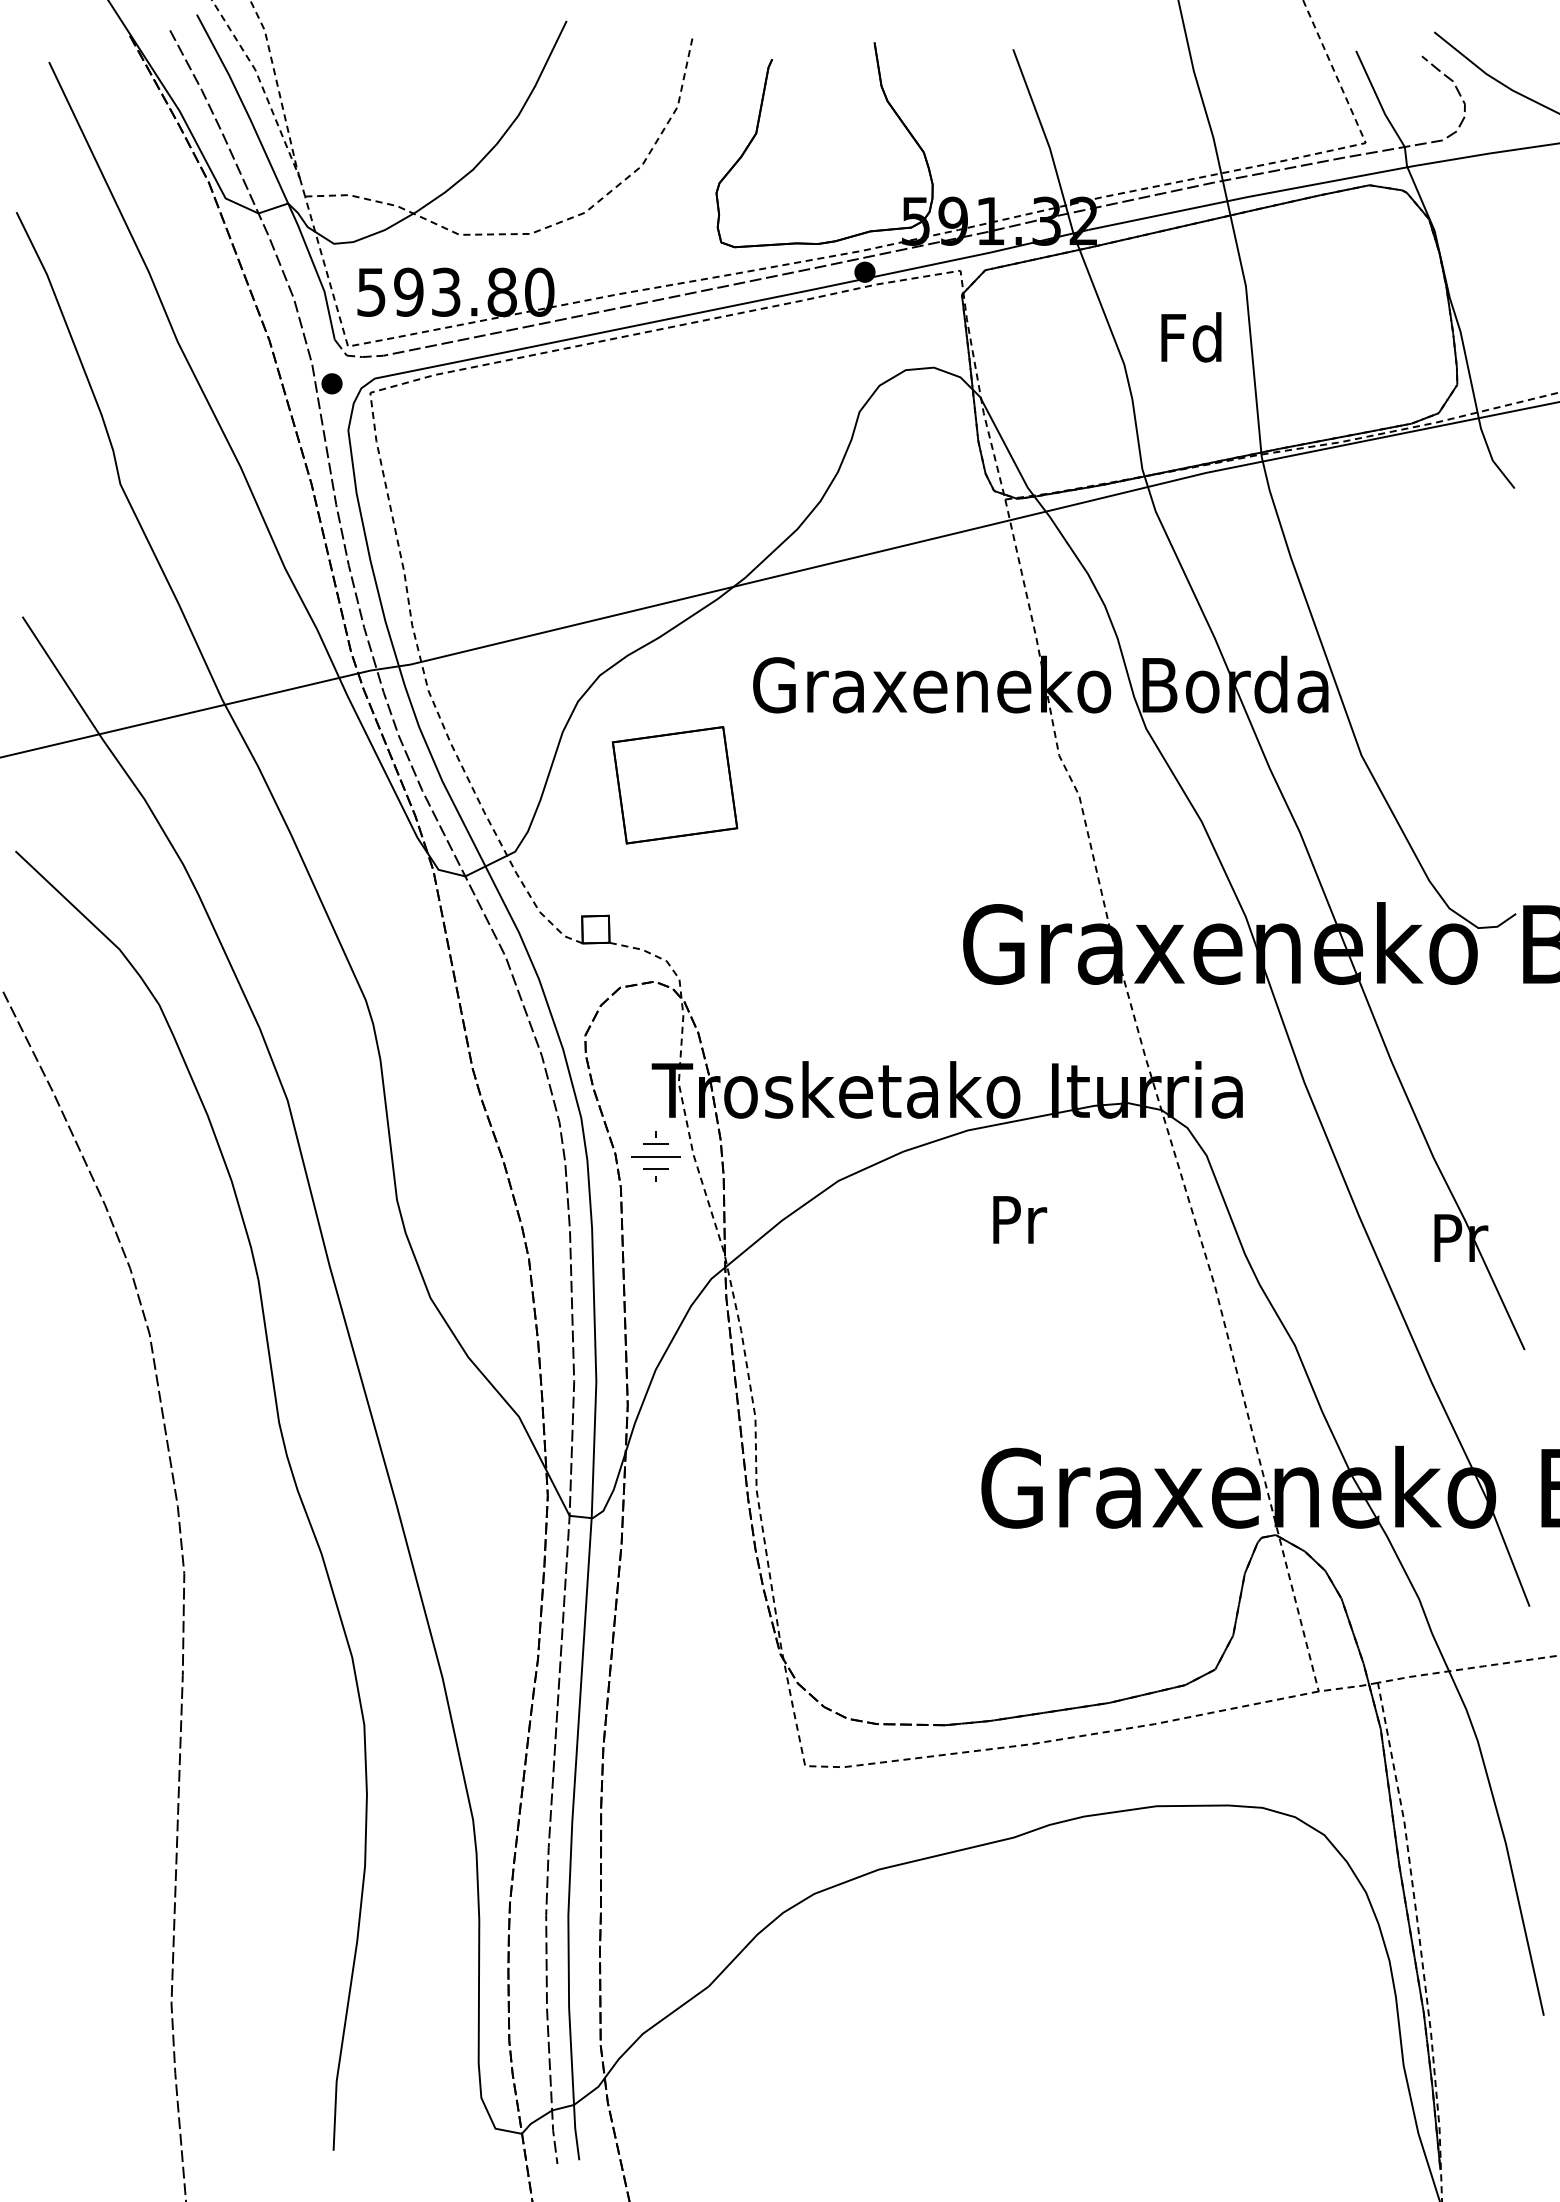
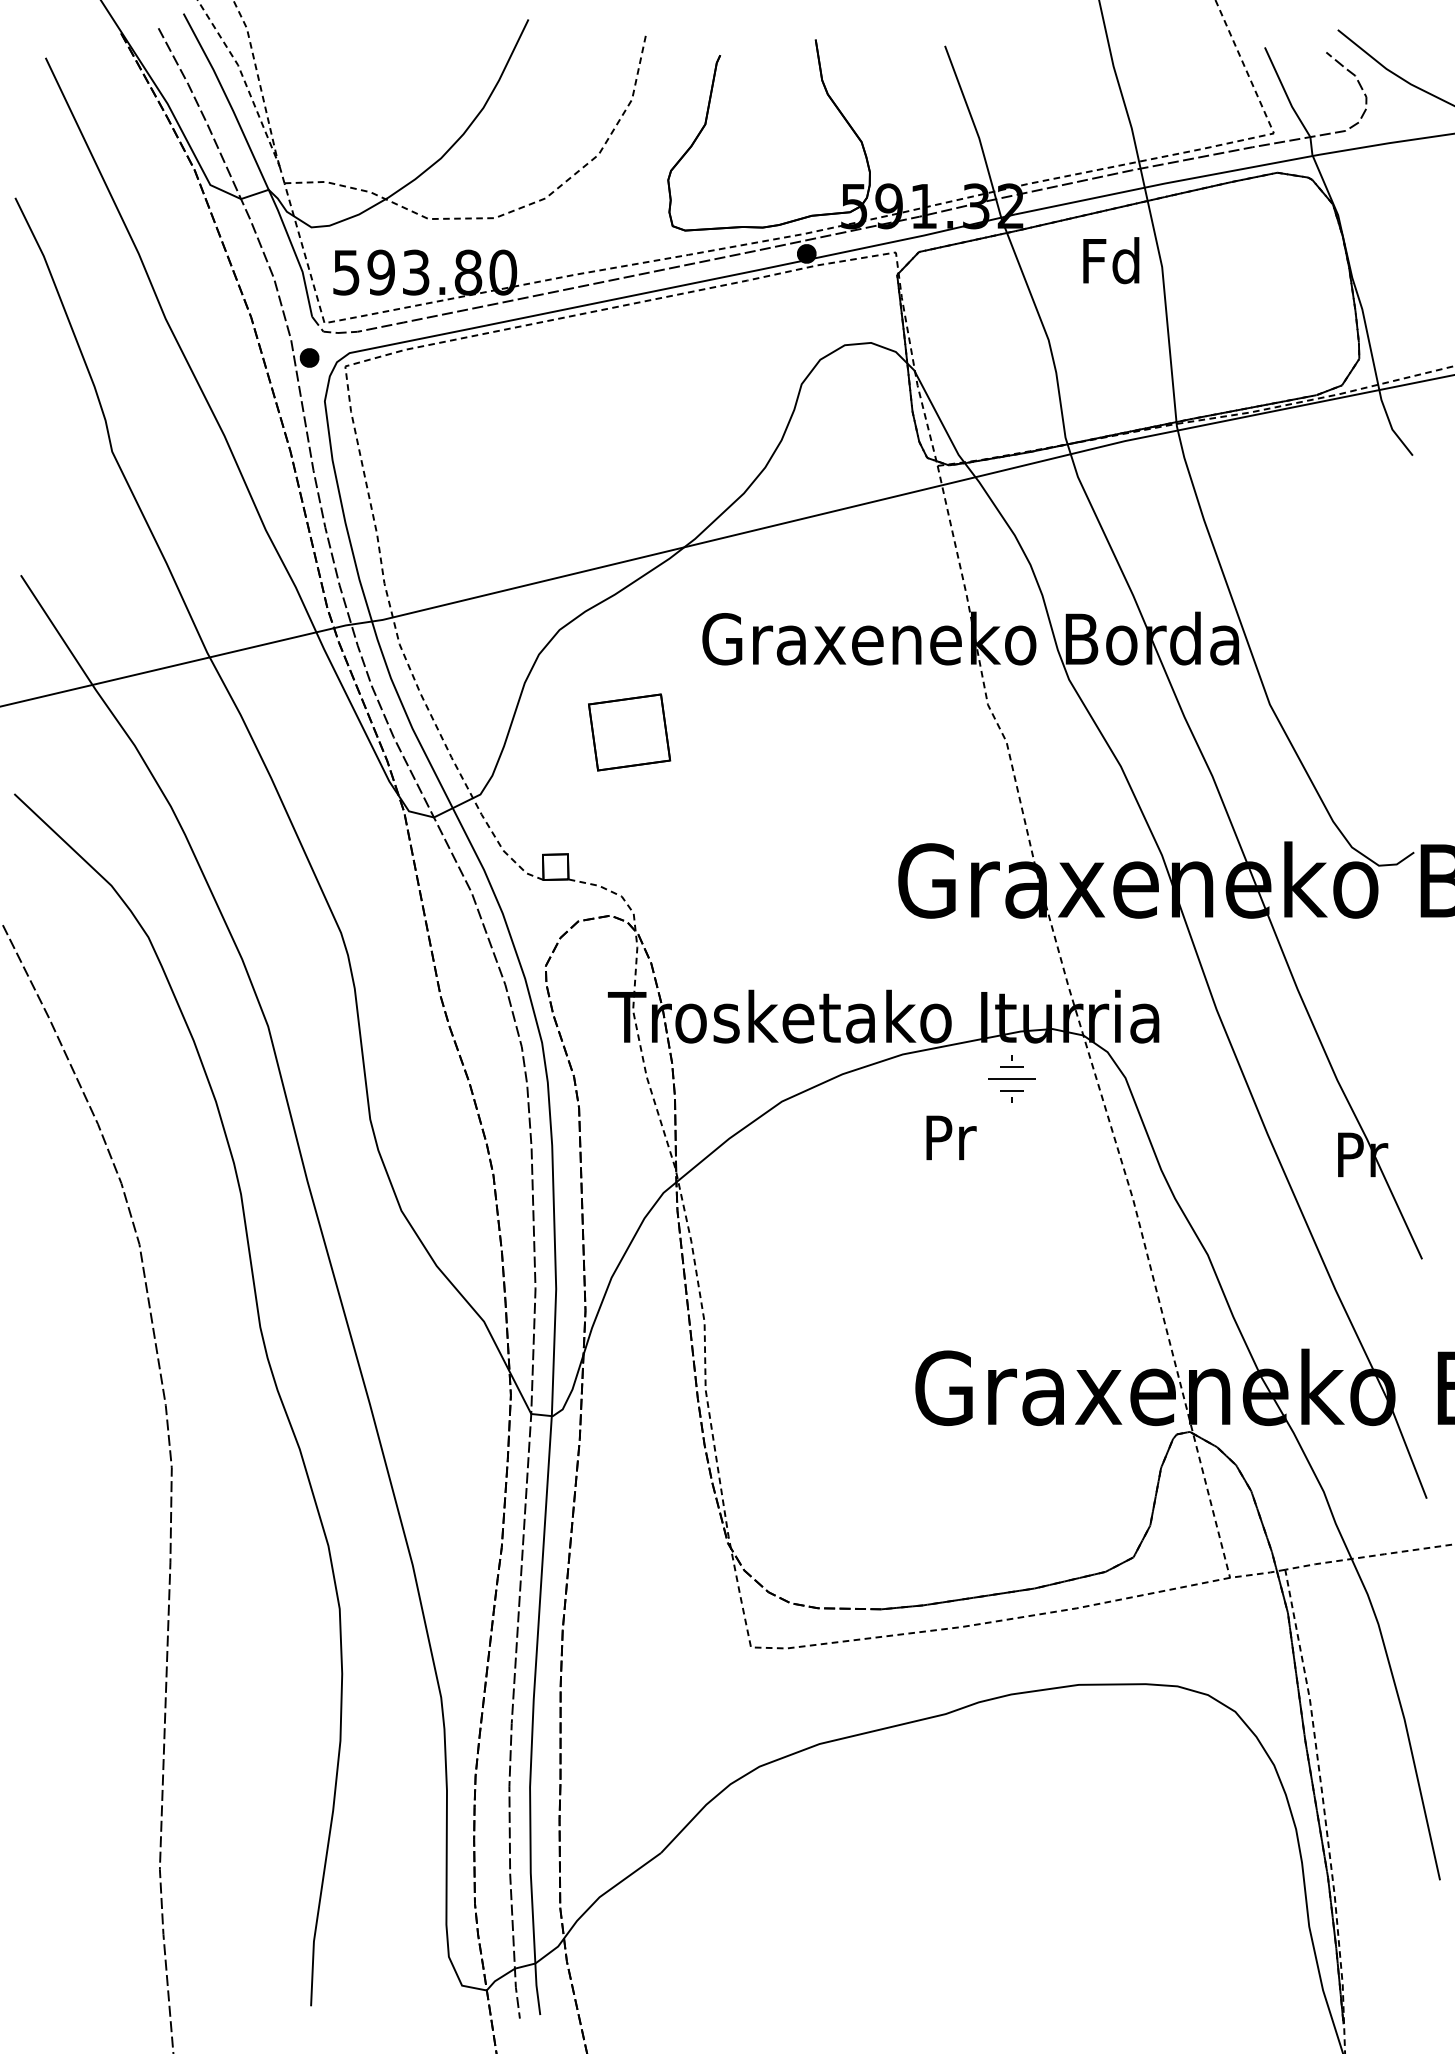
text: (1191, 337) -> (1111, 260), moved
part: (674, 785) -> (629, 732), size x0.7
part: (655, 1156) -> (1011, 1078), moved

